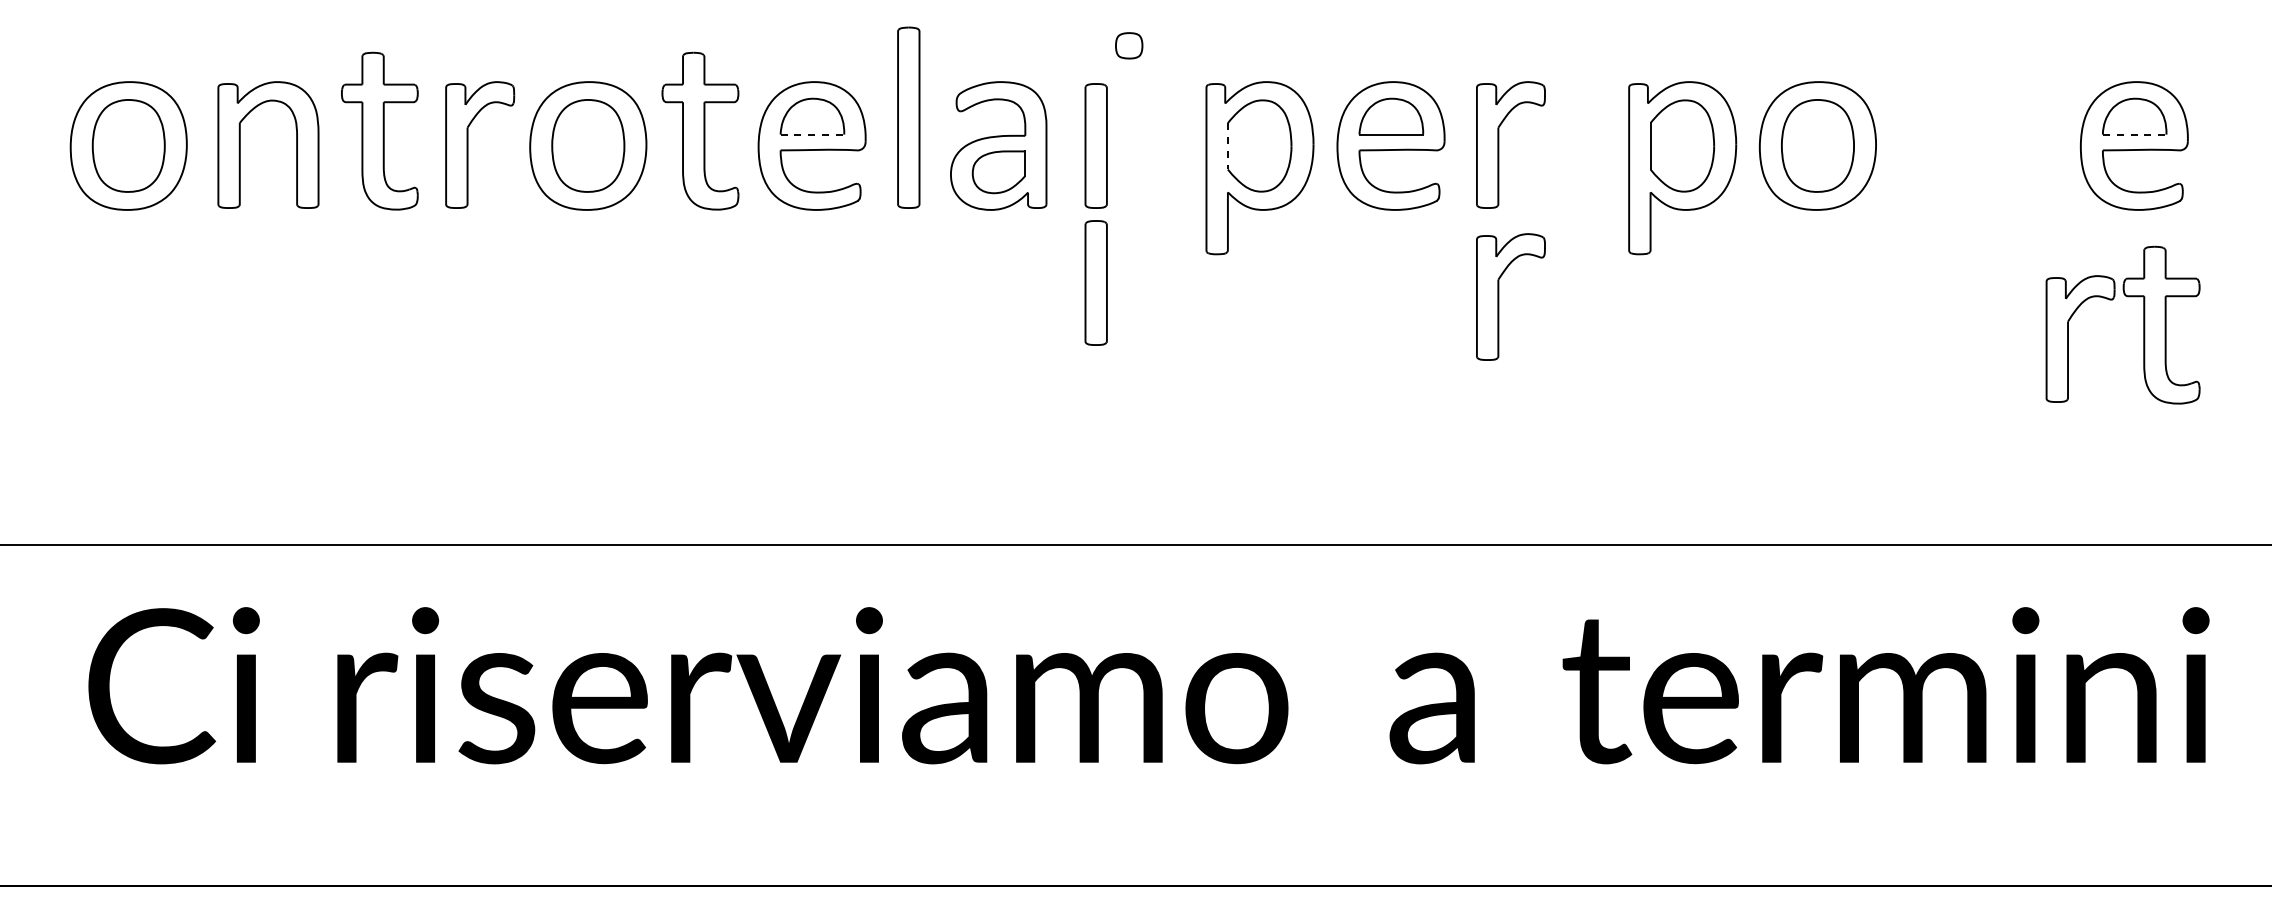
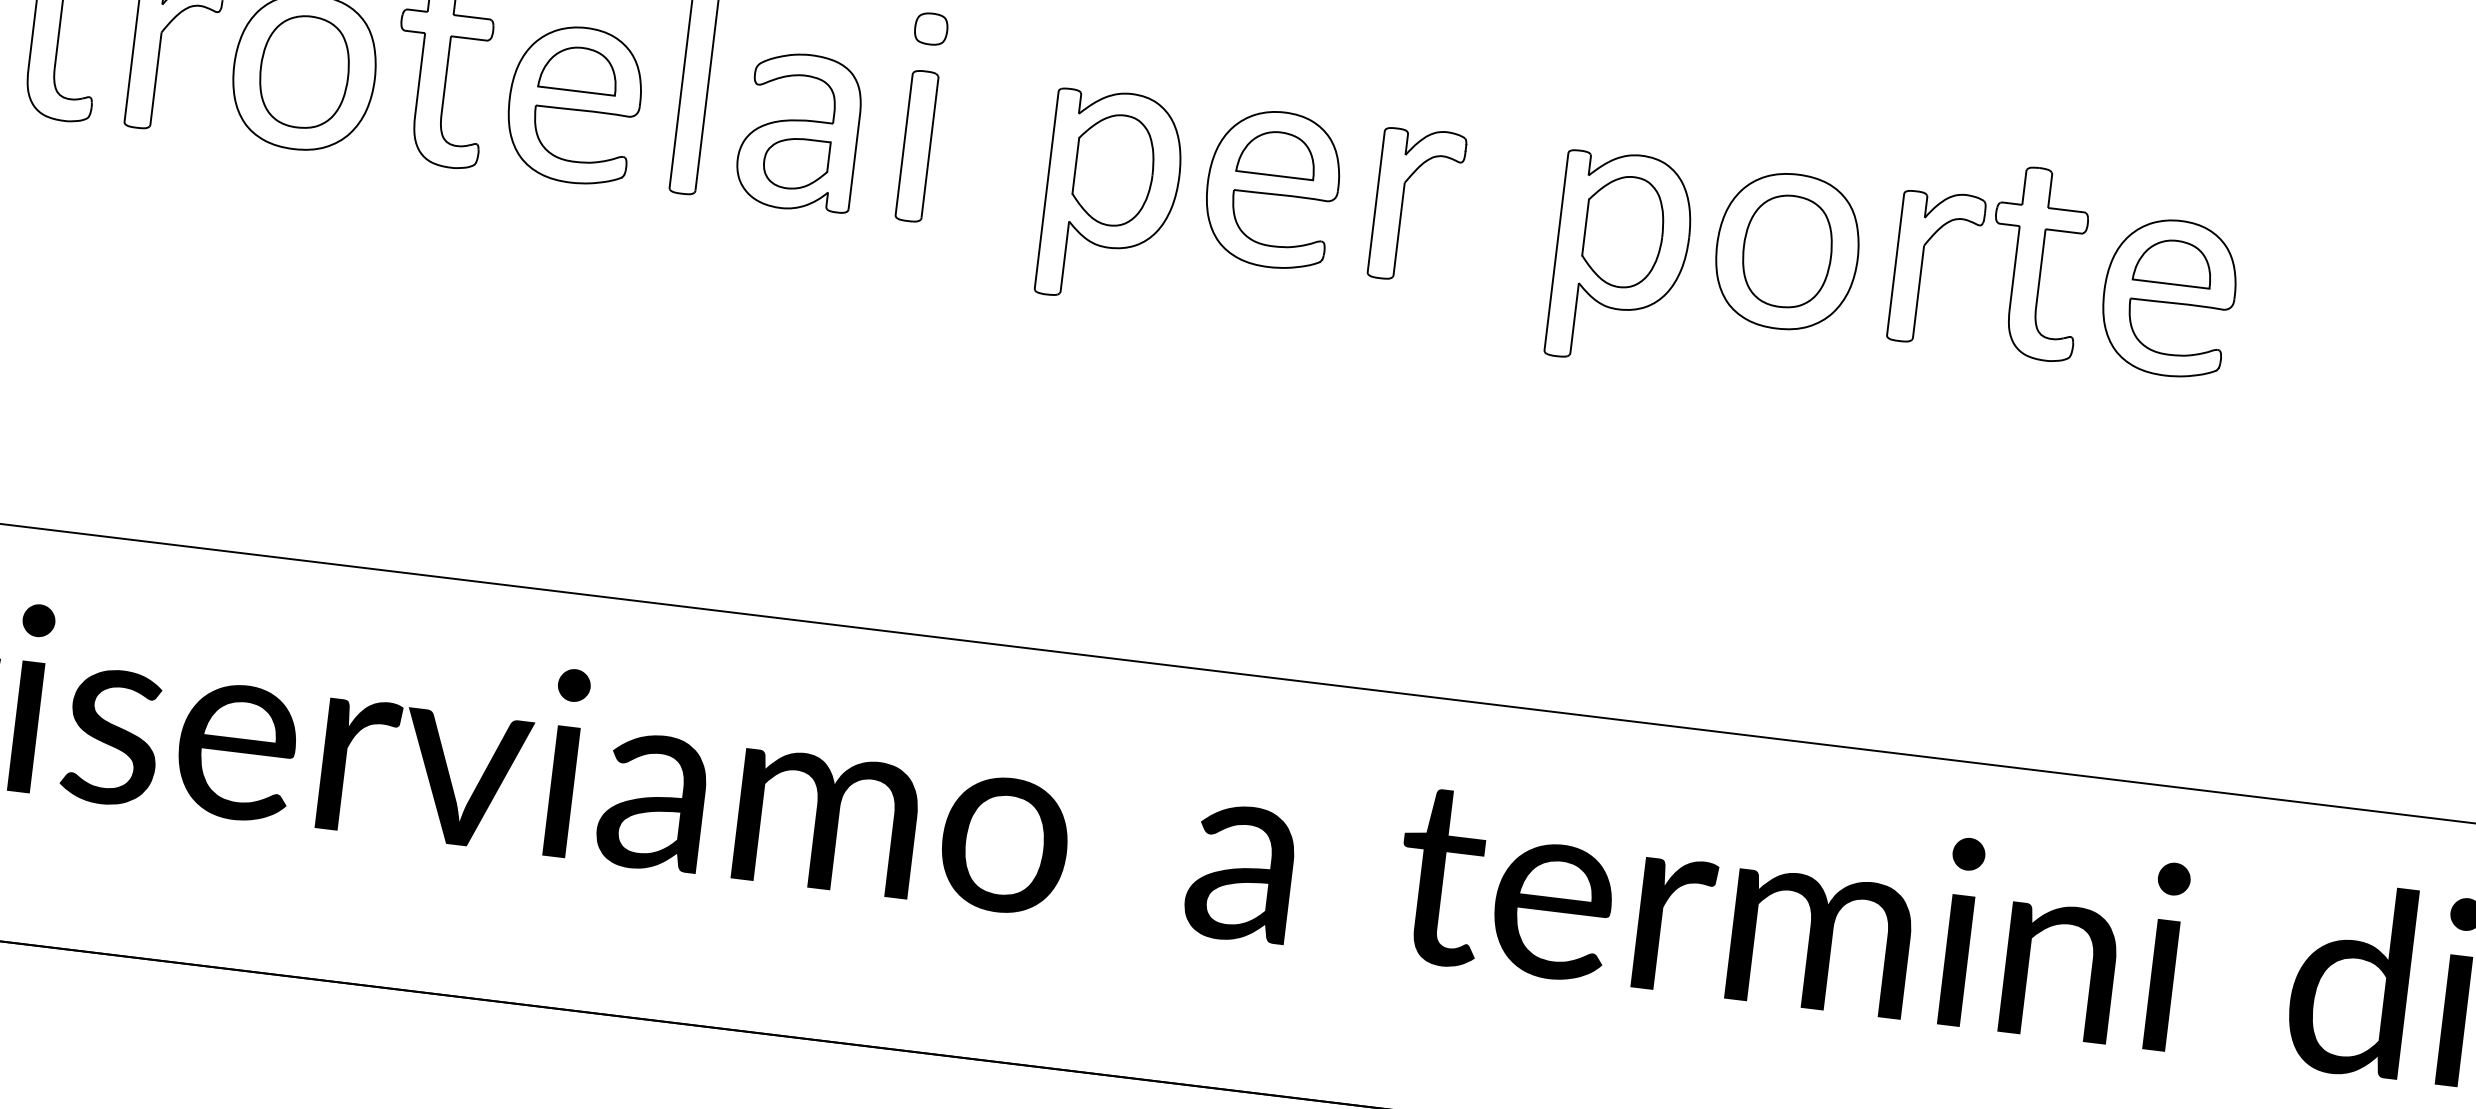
part: (1129, 45) -> (931, 28), moved
line: (812, 134) -> (576, 90), dashed -> solid
line: (2134, 134) -> (2170, 283), dashed -> solid
line: (1227, 146) -> (1075, 166), dashed -> solid
part: (1095, 282) -> (896, 310), removed
part: (1499, 296) -> (1381, 386), removed
part: (2143, 324) -> (2014, 260), moved

